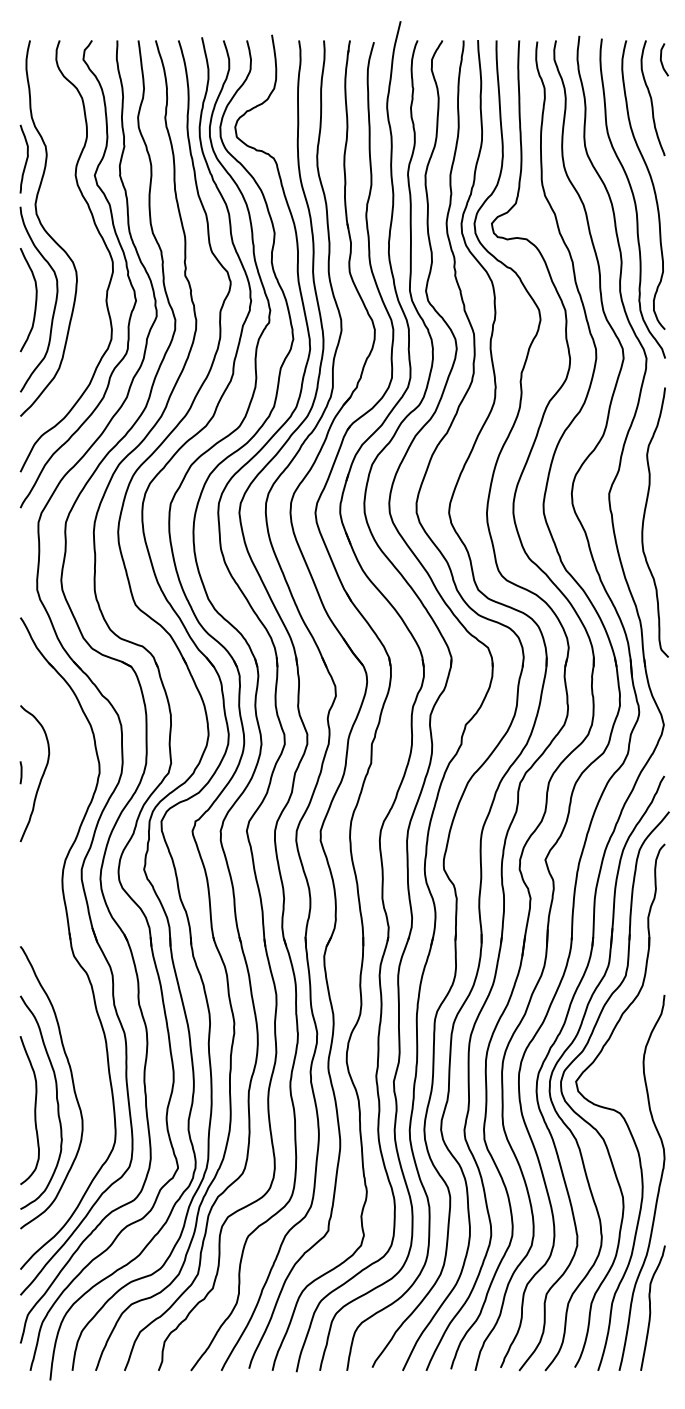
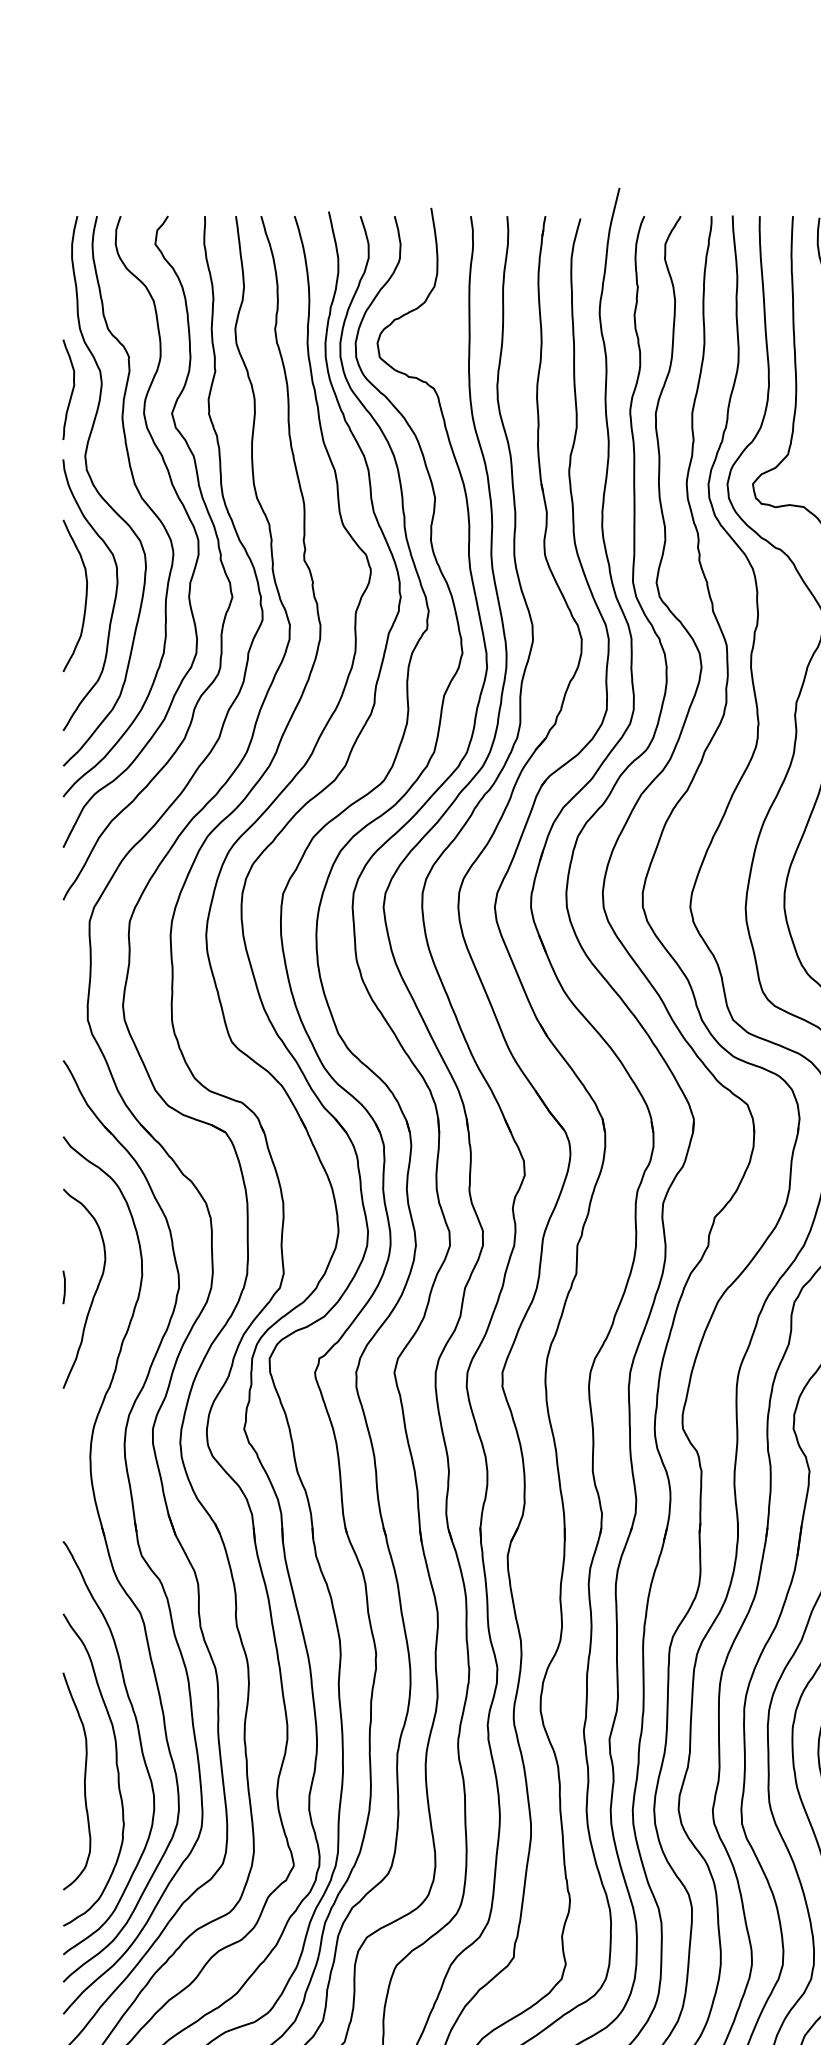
curve: (72, 232) -> (139, 497), added
part: (54, 960) -> (113, 1562), added

